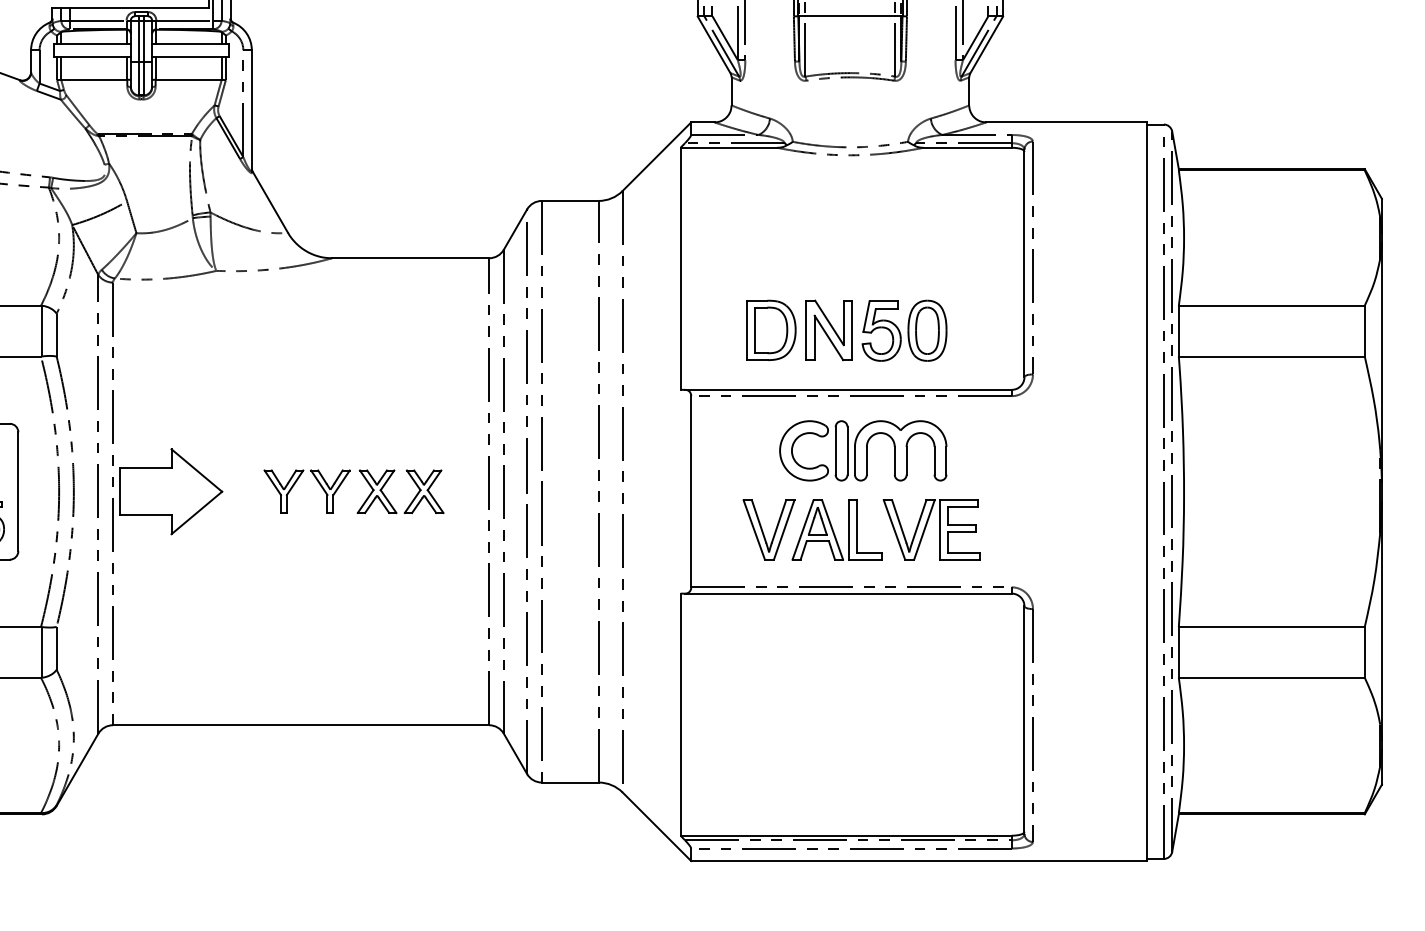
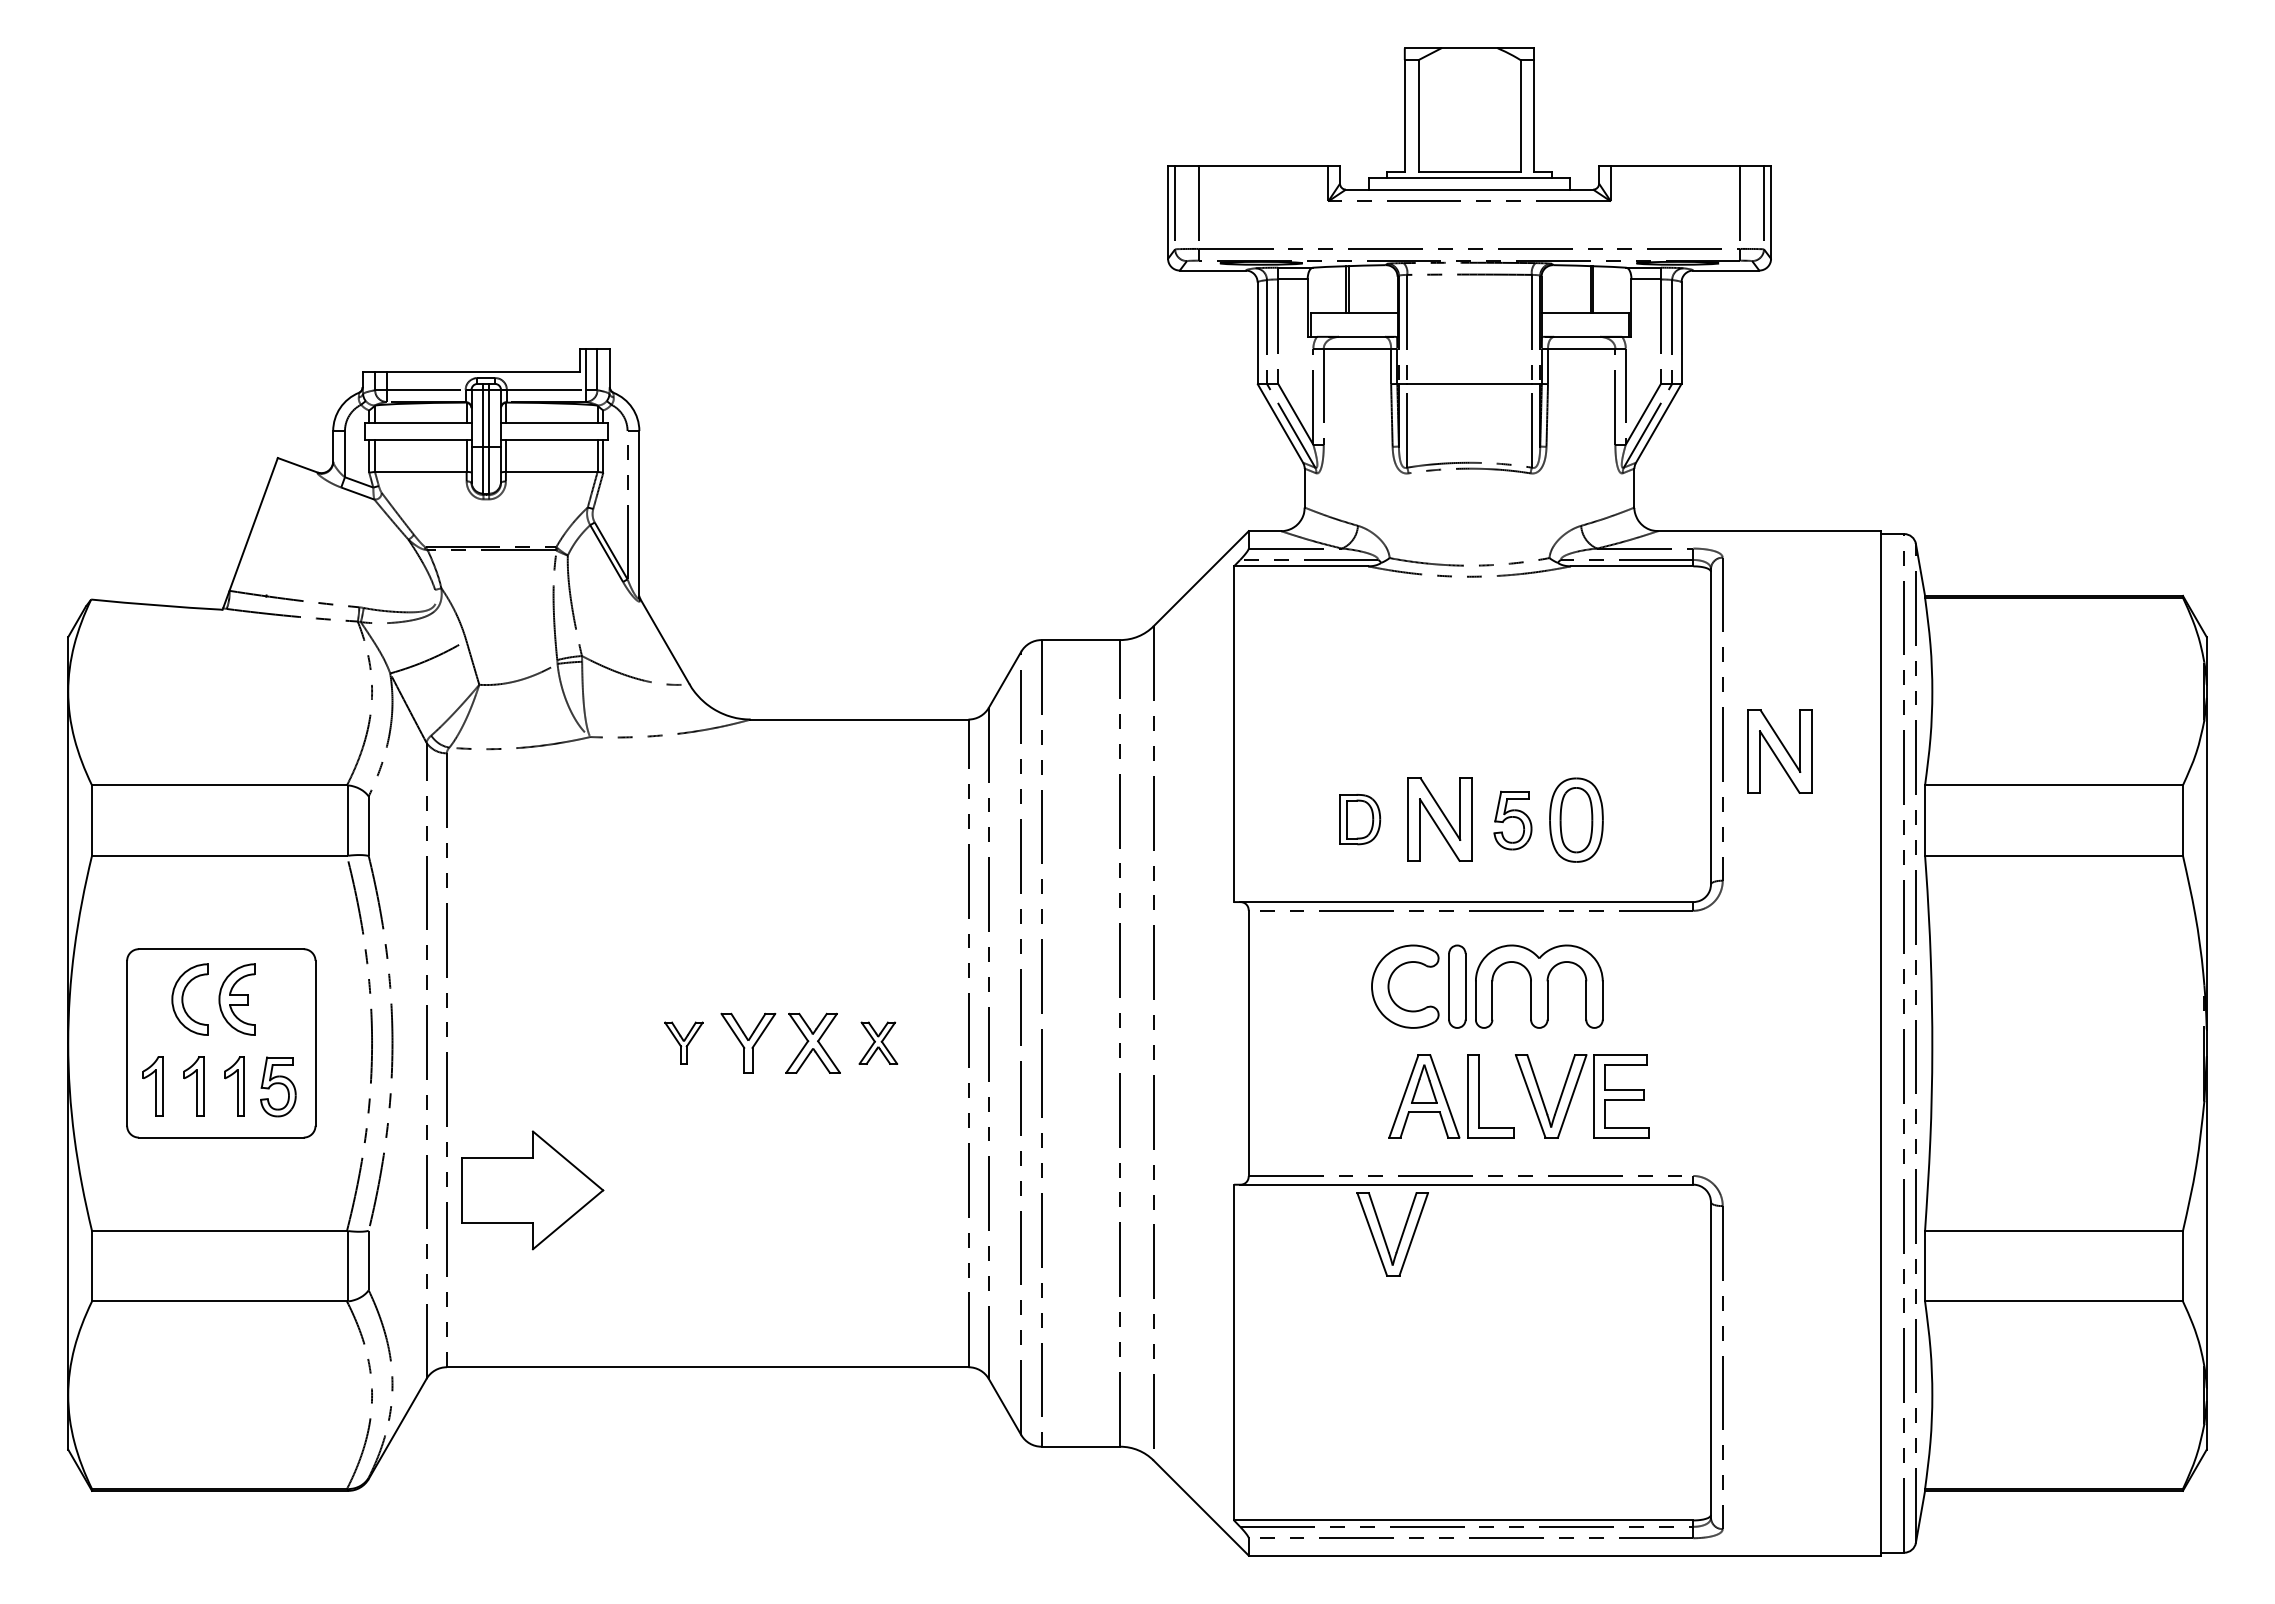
part: (1073, 281) -> (1779, 751), added
part: (771, 330) -> (1359, 819), size x0.6
part: (881, 331) -> (1512, 820), size x0.7
part: (171, 491) -> (532, 1190), moved
part: (283, 491) -> (683, 1042), size x0.7
part: (424, 491) -> (878, 1042), size x0.7
part: (763, 530) -> (1384, 1235), moved

